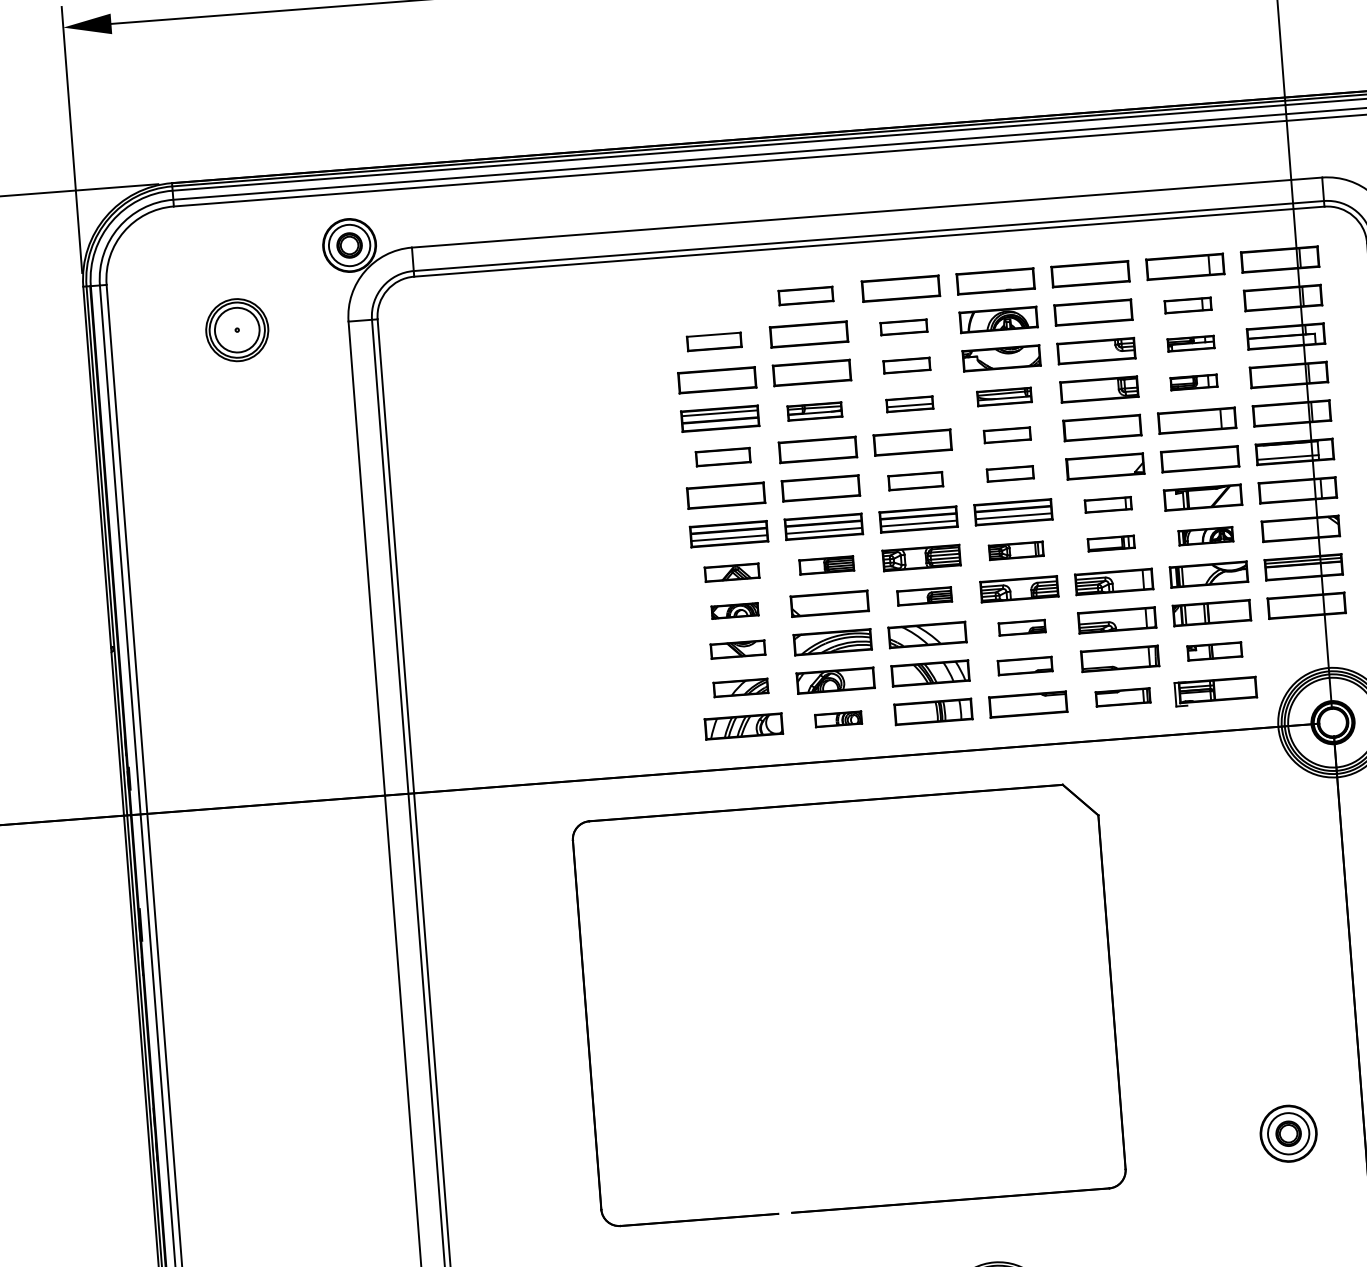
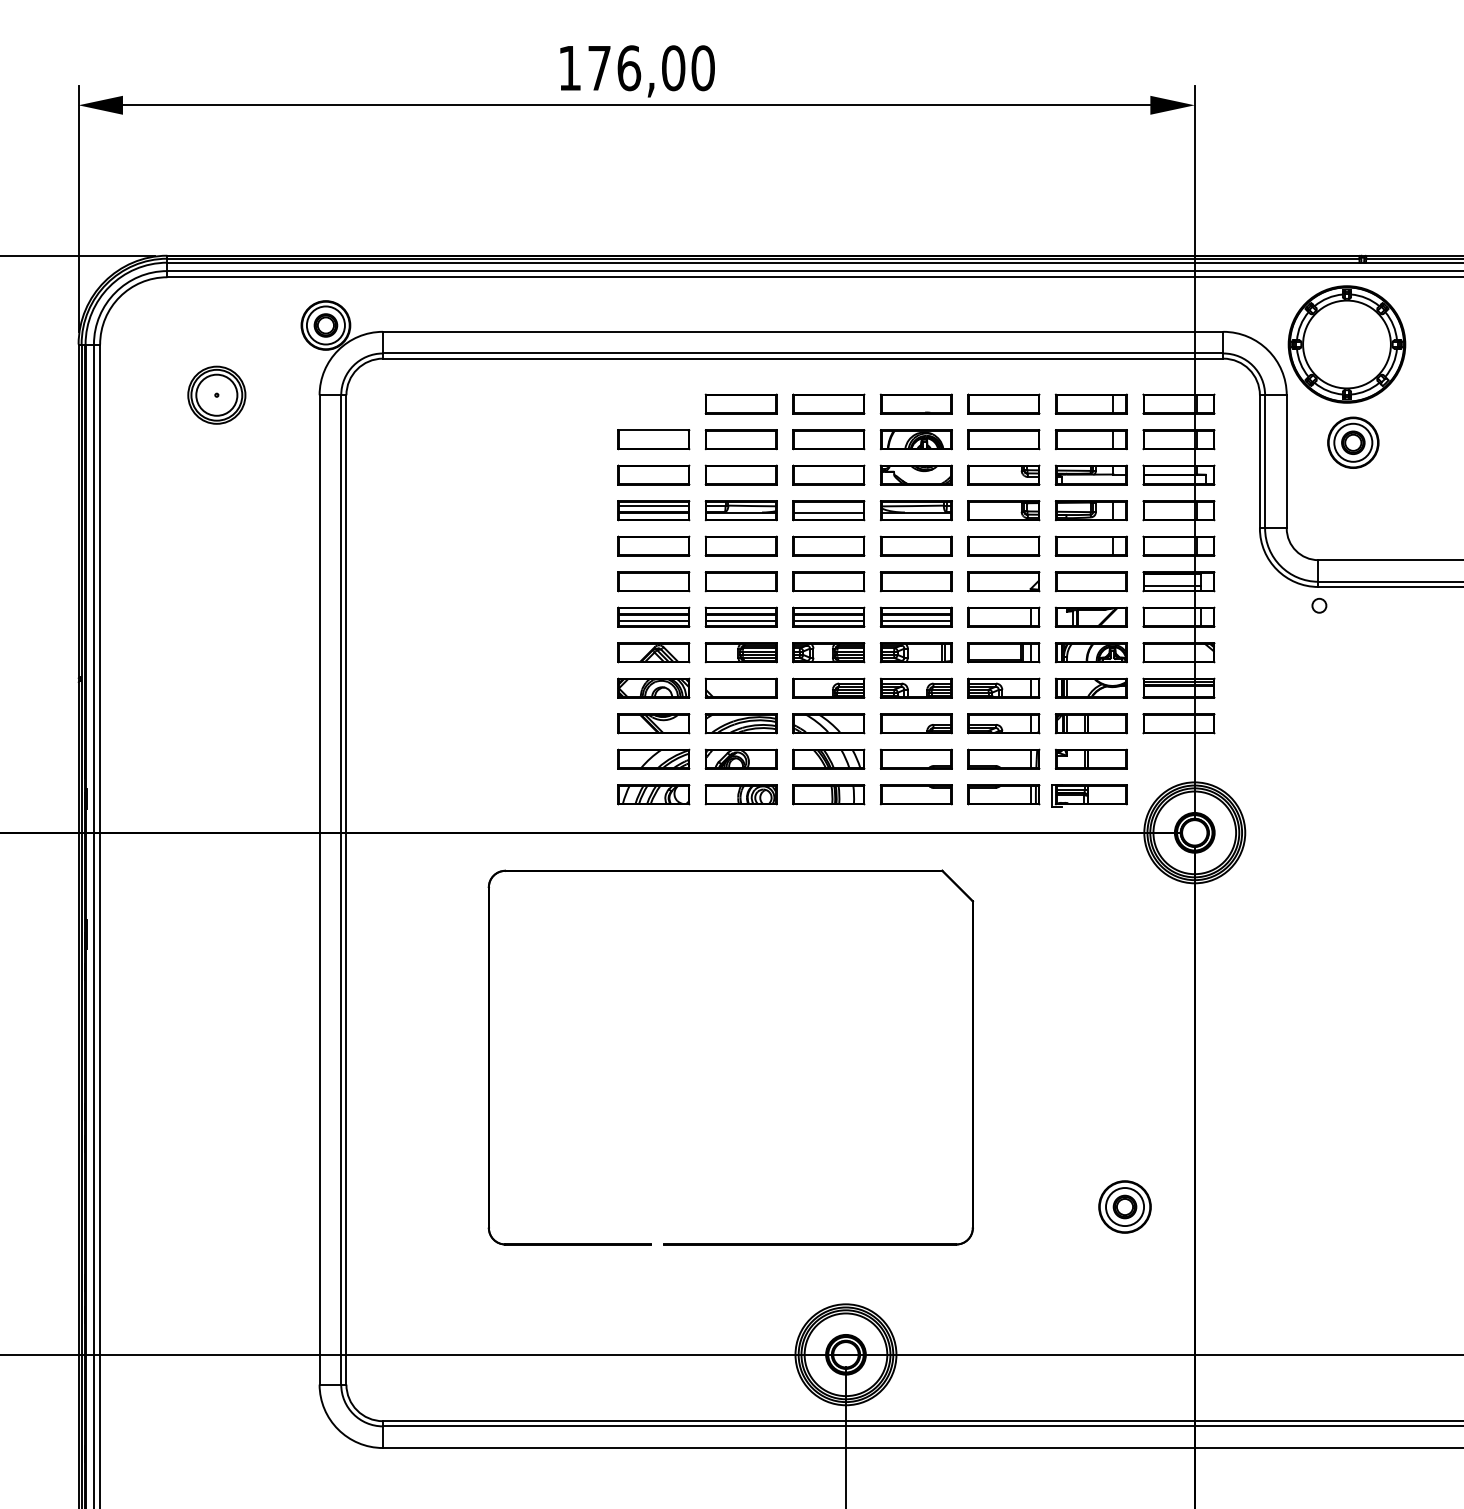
part: (805, 295) -> (740, 403), size x1.43
part: (1187, 305) -> (1090, 439), size x1.67
part: (903, 327) -> (828, 439), size x1.67
part: (713, 341) -> (653, 439), size x1.43
part: (1190, 343) -> (1090, 474), size x1.67
part: (906, 365) -> (828, 474), size x1.67
part: (1193, 382) -> (1090, 510), size x1.67
part: (1003, 396) -> (915, 510), size x1.43
part: (909, 404) -> (828, 510), size x1.67
part: (814, 411) -> (740, 510), size x1.43
part: (1006, 434) -> (915, 545), size x1.67
part: (722, 456) -> (653, 545), size x1.43
part: (1009, 473) -> (915, 581), size x1.67
part: (915, 480) -> (828, 581), size x1.43
part: (1107, 504) -> (1003, 616), size x1.67
part: (1205, 535) -> (1090, 652), size x1.43
part: (1110, 543) -> (1003, 652), size x1.67
part: (1015, 550) -> (915, 652), size x1.43
part: (825, 565) -> (740, 652), size x1.43
part: (731, 572) -> (653, 652), size x1.43
part: (924, 595) -> (828, 687), size x1.43
part: (734, 610) -> (653, 687), size x1.67
part: (1021, 627) -> (915, 723), size x1.67
part: (737, 649) -> (653, 723), size x1.43
part: (1213, 650) -> (1090, 758), size x1.43
part: (1024, 665) -> (915, 758), size x1.43
part: (740, 687) -> (653, 758), size x1.43
part: (1122, 697) -> (1003, 794), size x1.43
part: (837, 718) -> (740, 794), size x1.67

